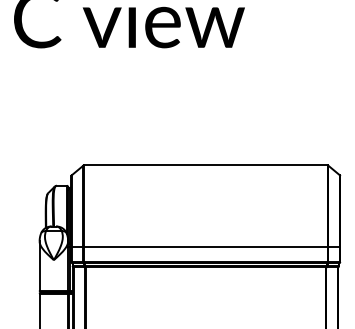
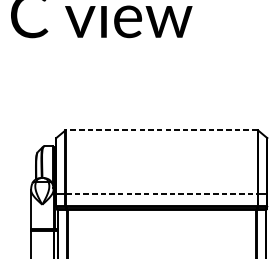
line: (205, 165) -> (161, 130), solid -> dashed
line: (205, 246) -> (161, 193), solid -> dashed

